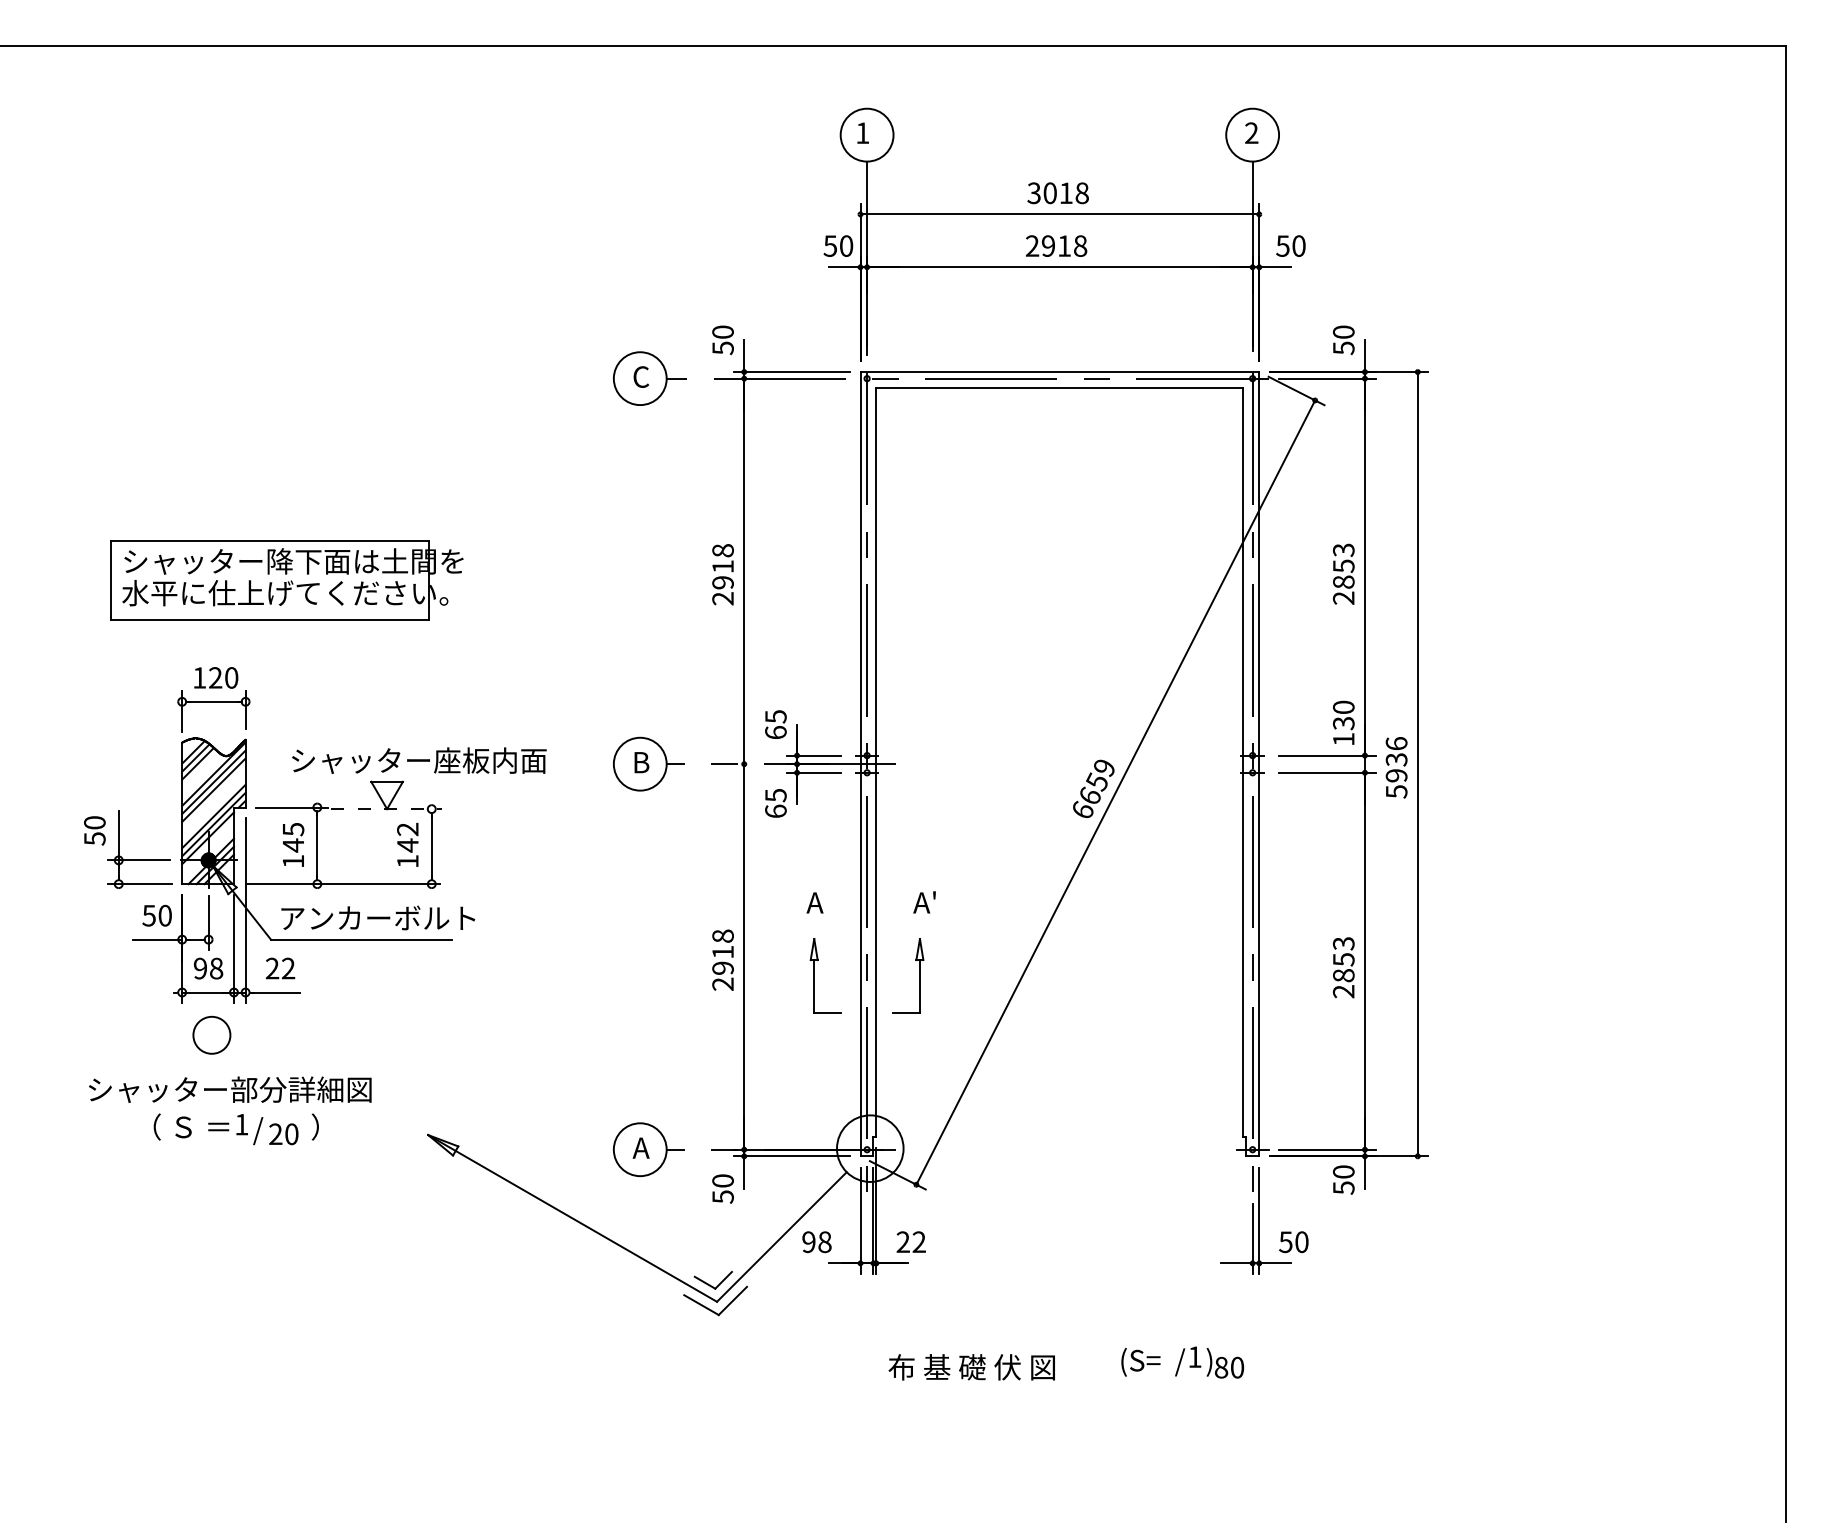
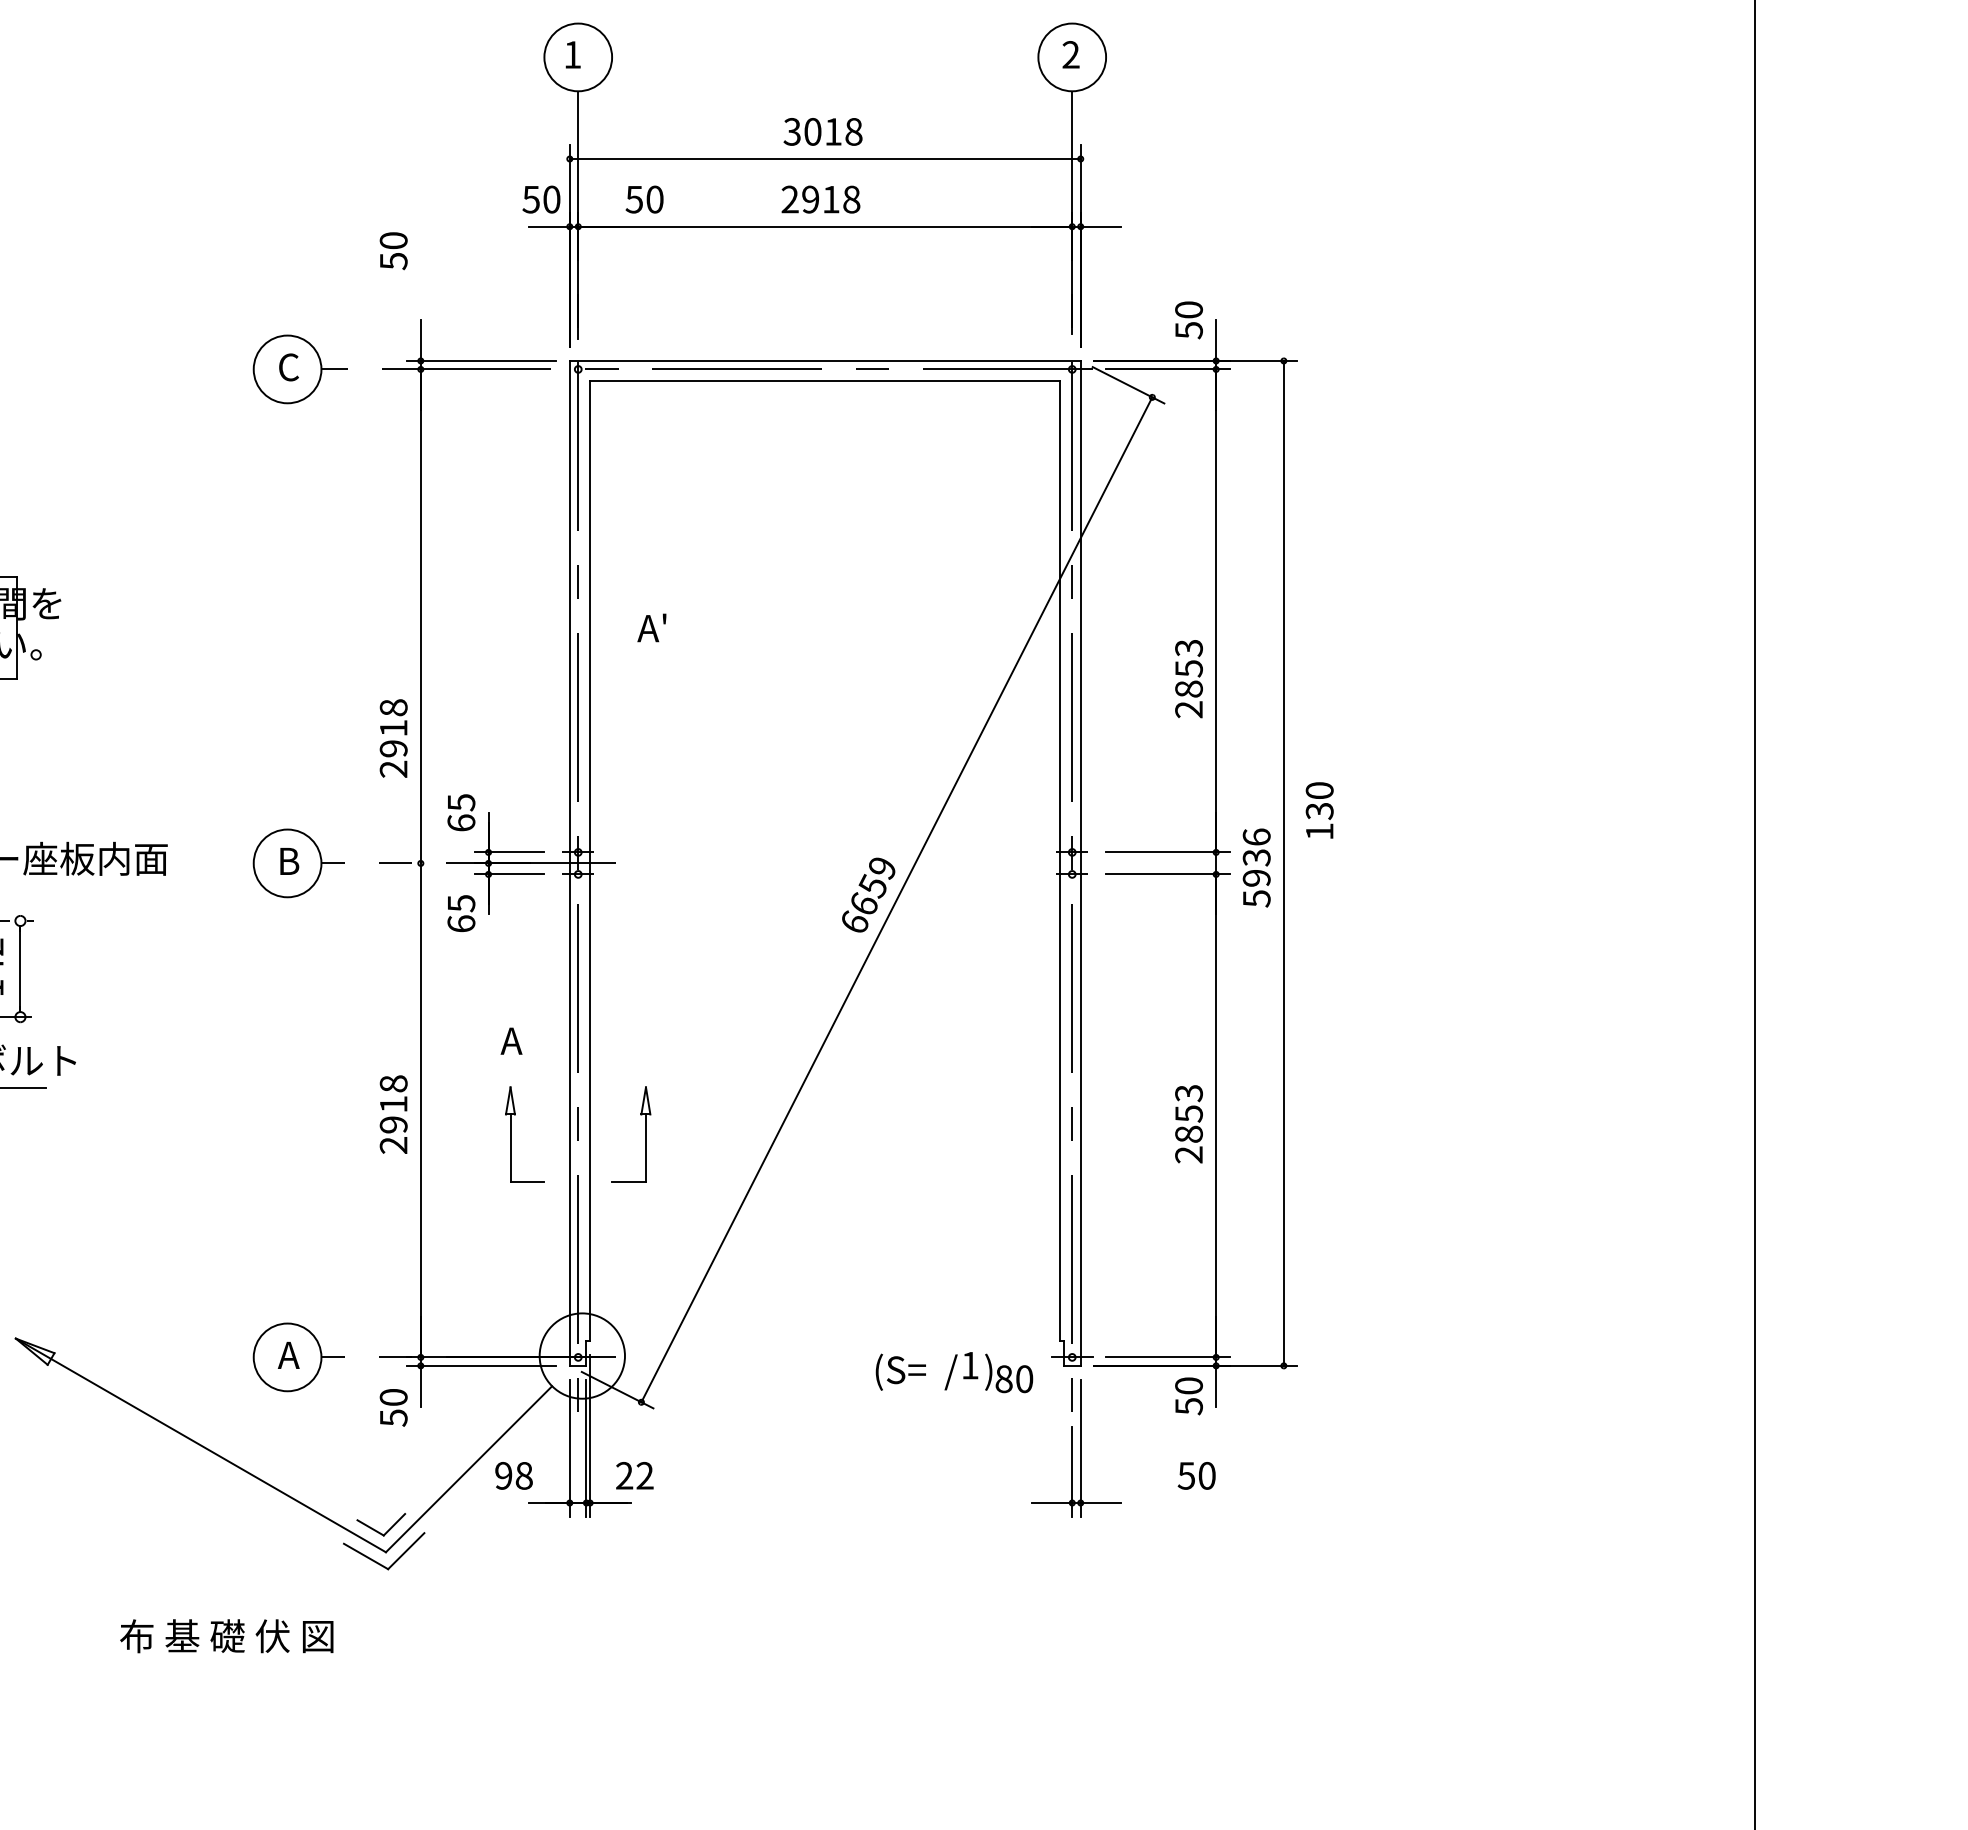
text: (1290, 245) -> (644, 198), moved
text: (722, 340) -> (392, 251), moved
text: (1343, 573) -> (1188, 678), moved
text: (722, 574) -> (392, 738), moved
text: (1343, 722) -> (1319, 809), moved
text: (924, 902) -> (651, 628), moved
text: (1293, 1242) -> (1196, 1476), moved
text: (1182, 1362) -> (954, 1372), moved
text: (971, 1367) -> (226, 1636), moved

